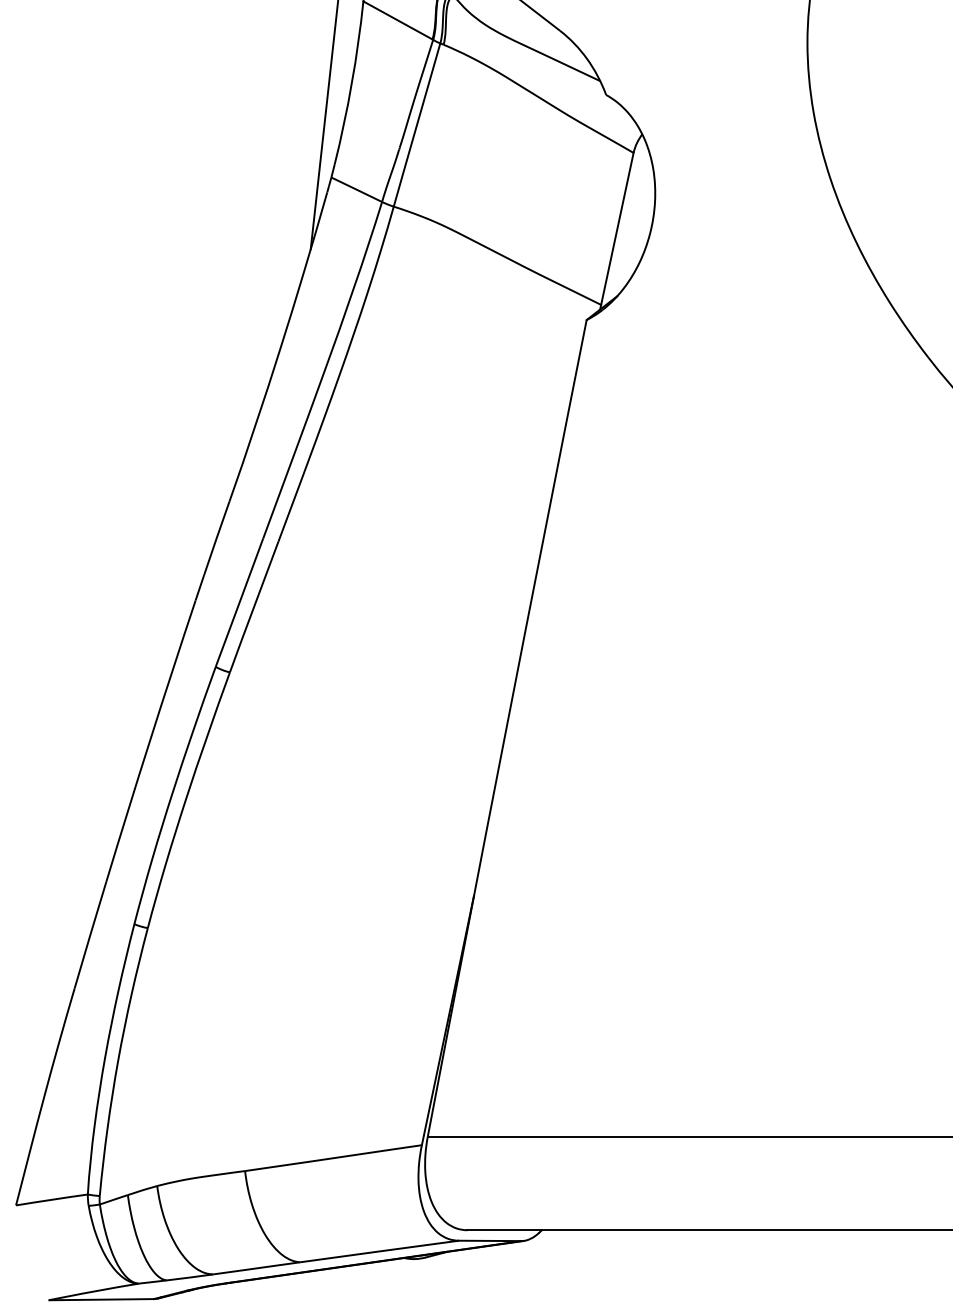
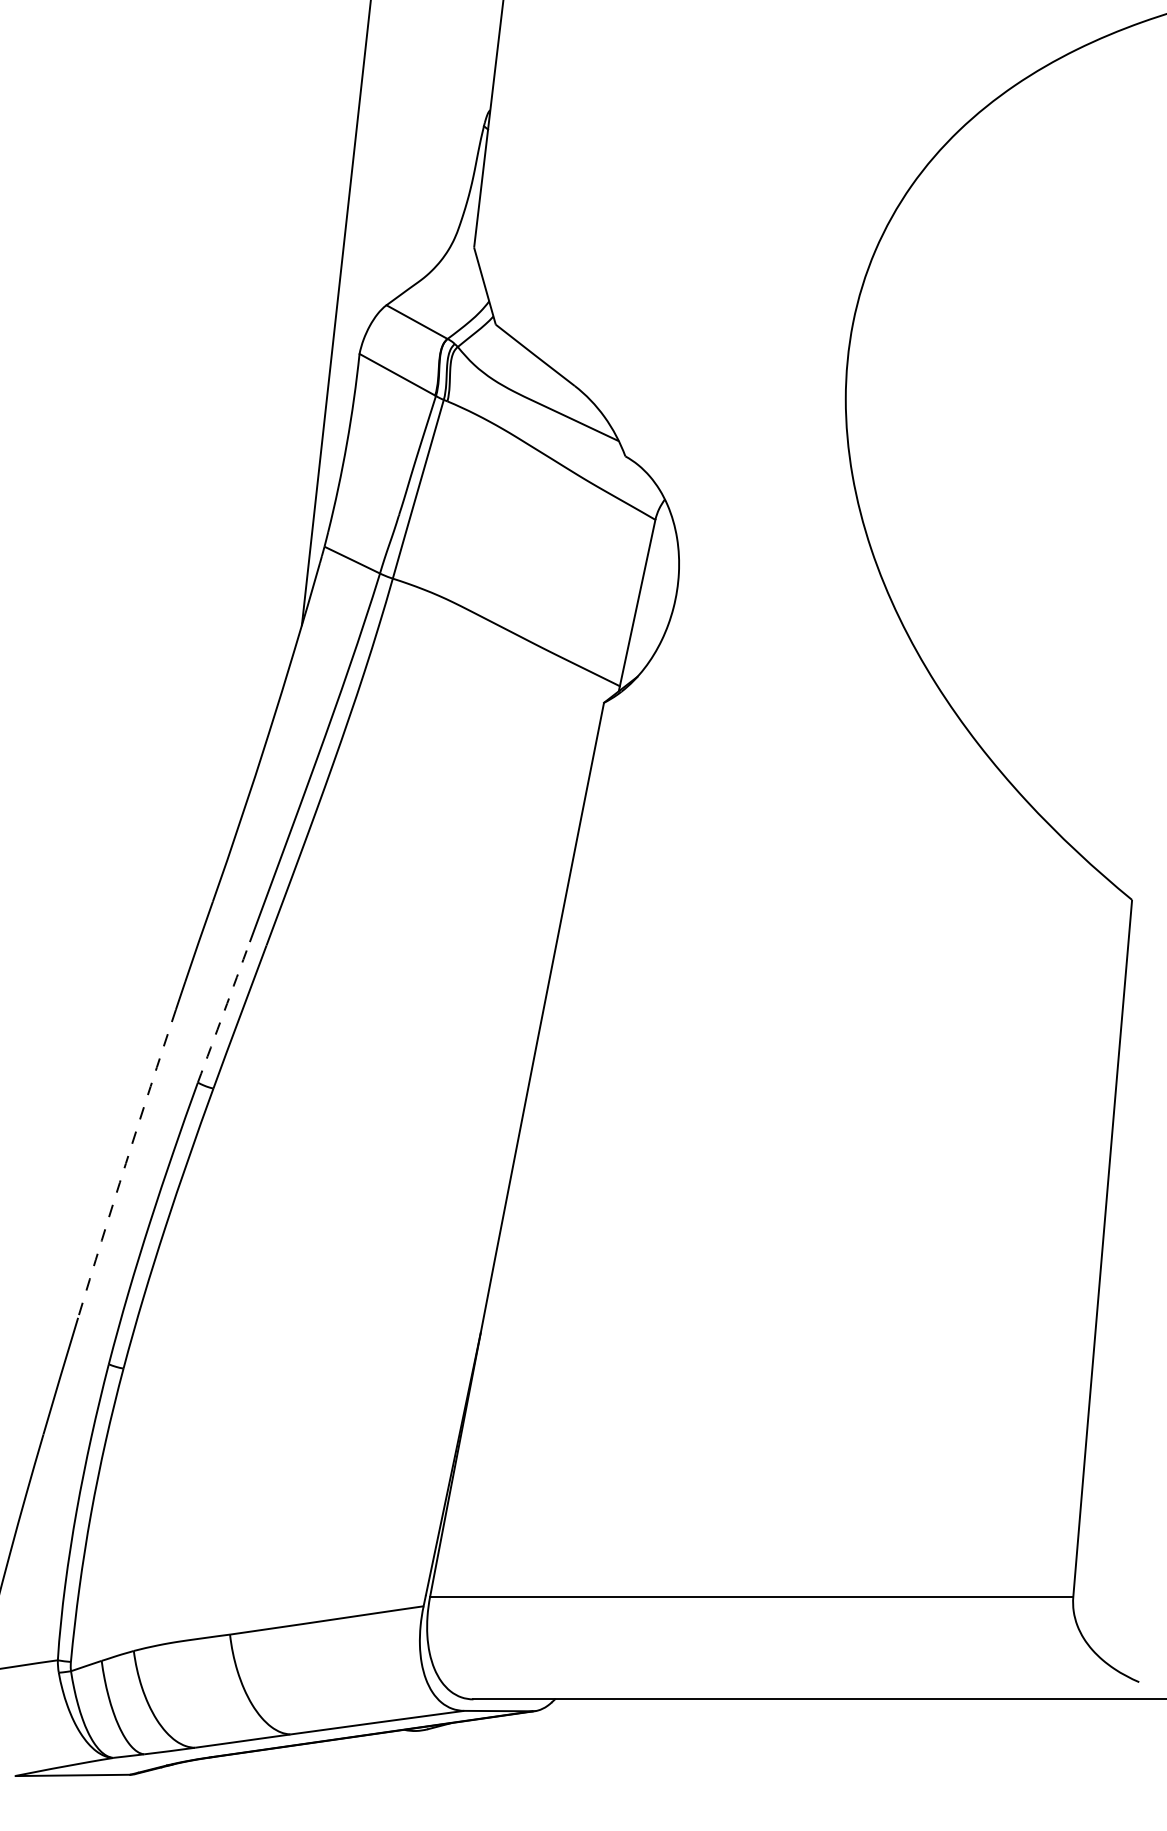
arc: (239, 602) -> (223, 1012), solid -> dashed
arc: (149, 740) -> (125, 1163), solid -> dashed

